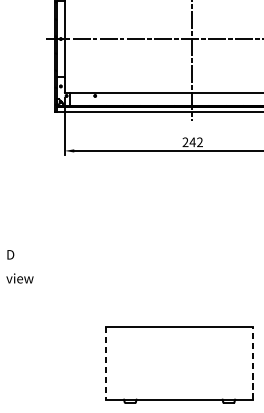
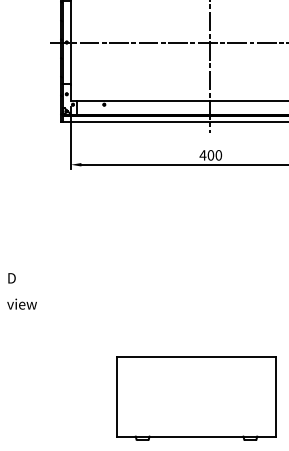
text: (192, 142) -> (210, 155), 242 -> 400
line: (106, 362) -> (116, 396), dashed -> solid
line: (252, 362) -> (276, 396), dashed -> solid

